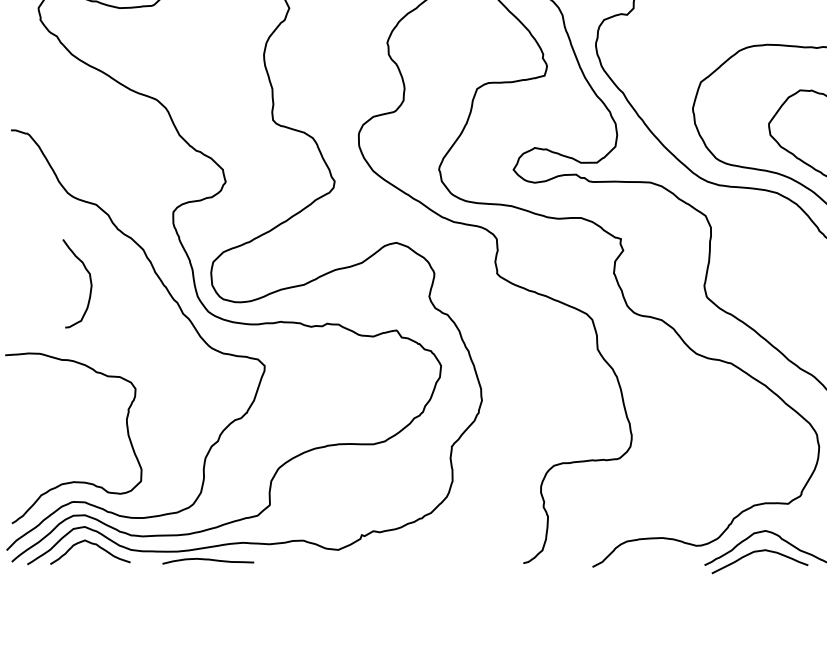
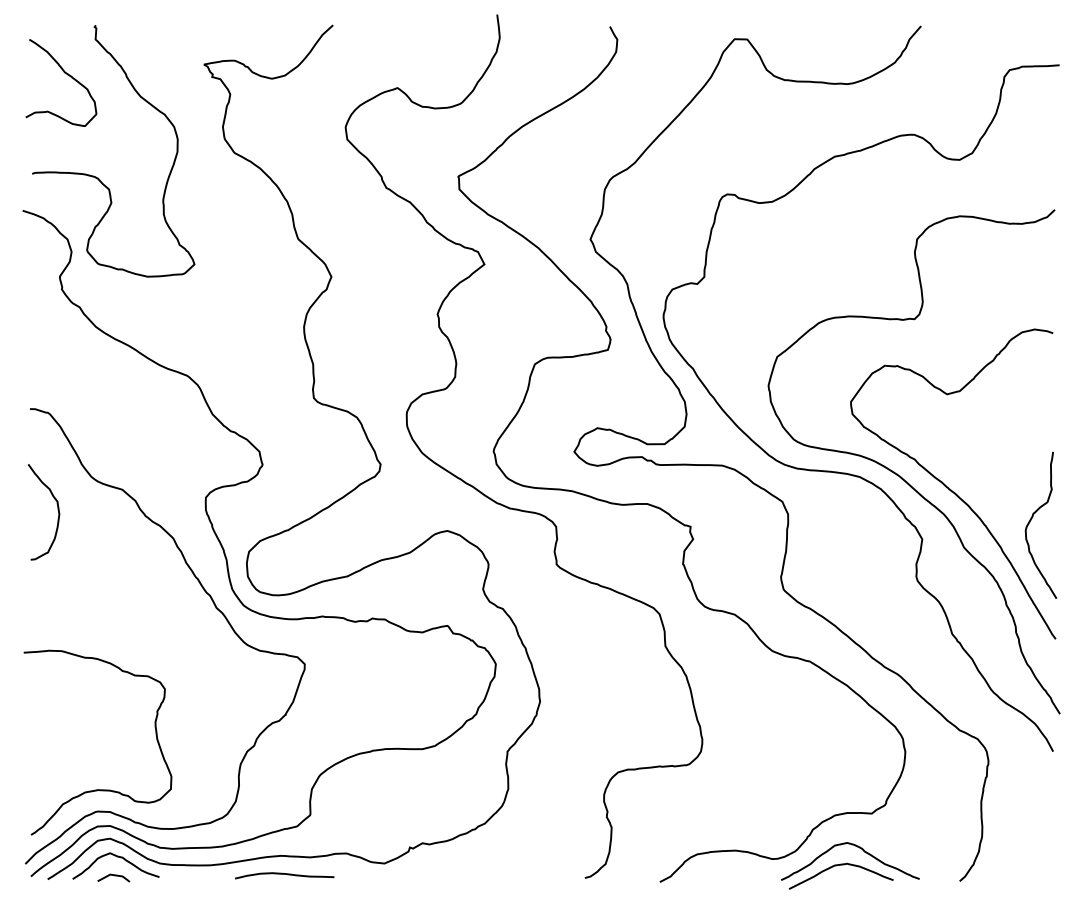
curve: (89, 282) -> (57, 510), moved
curve: (208, 560) -> (284, 874), moved
line: (89, 561) -> (114, 876), added

